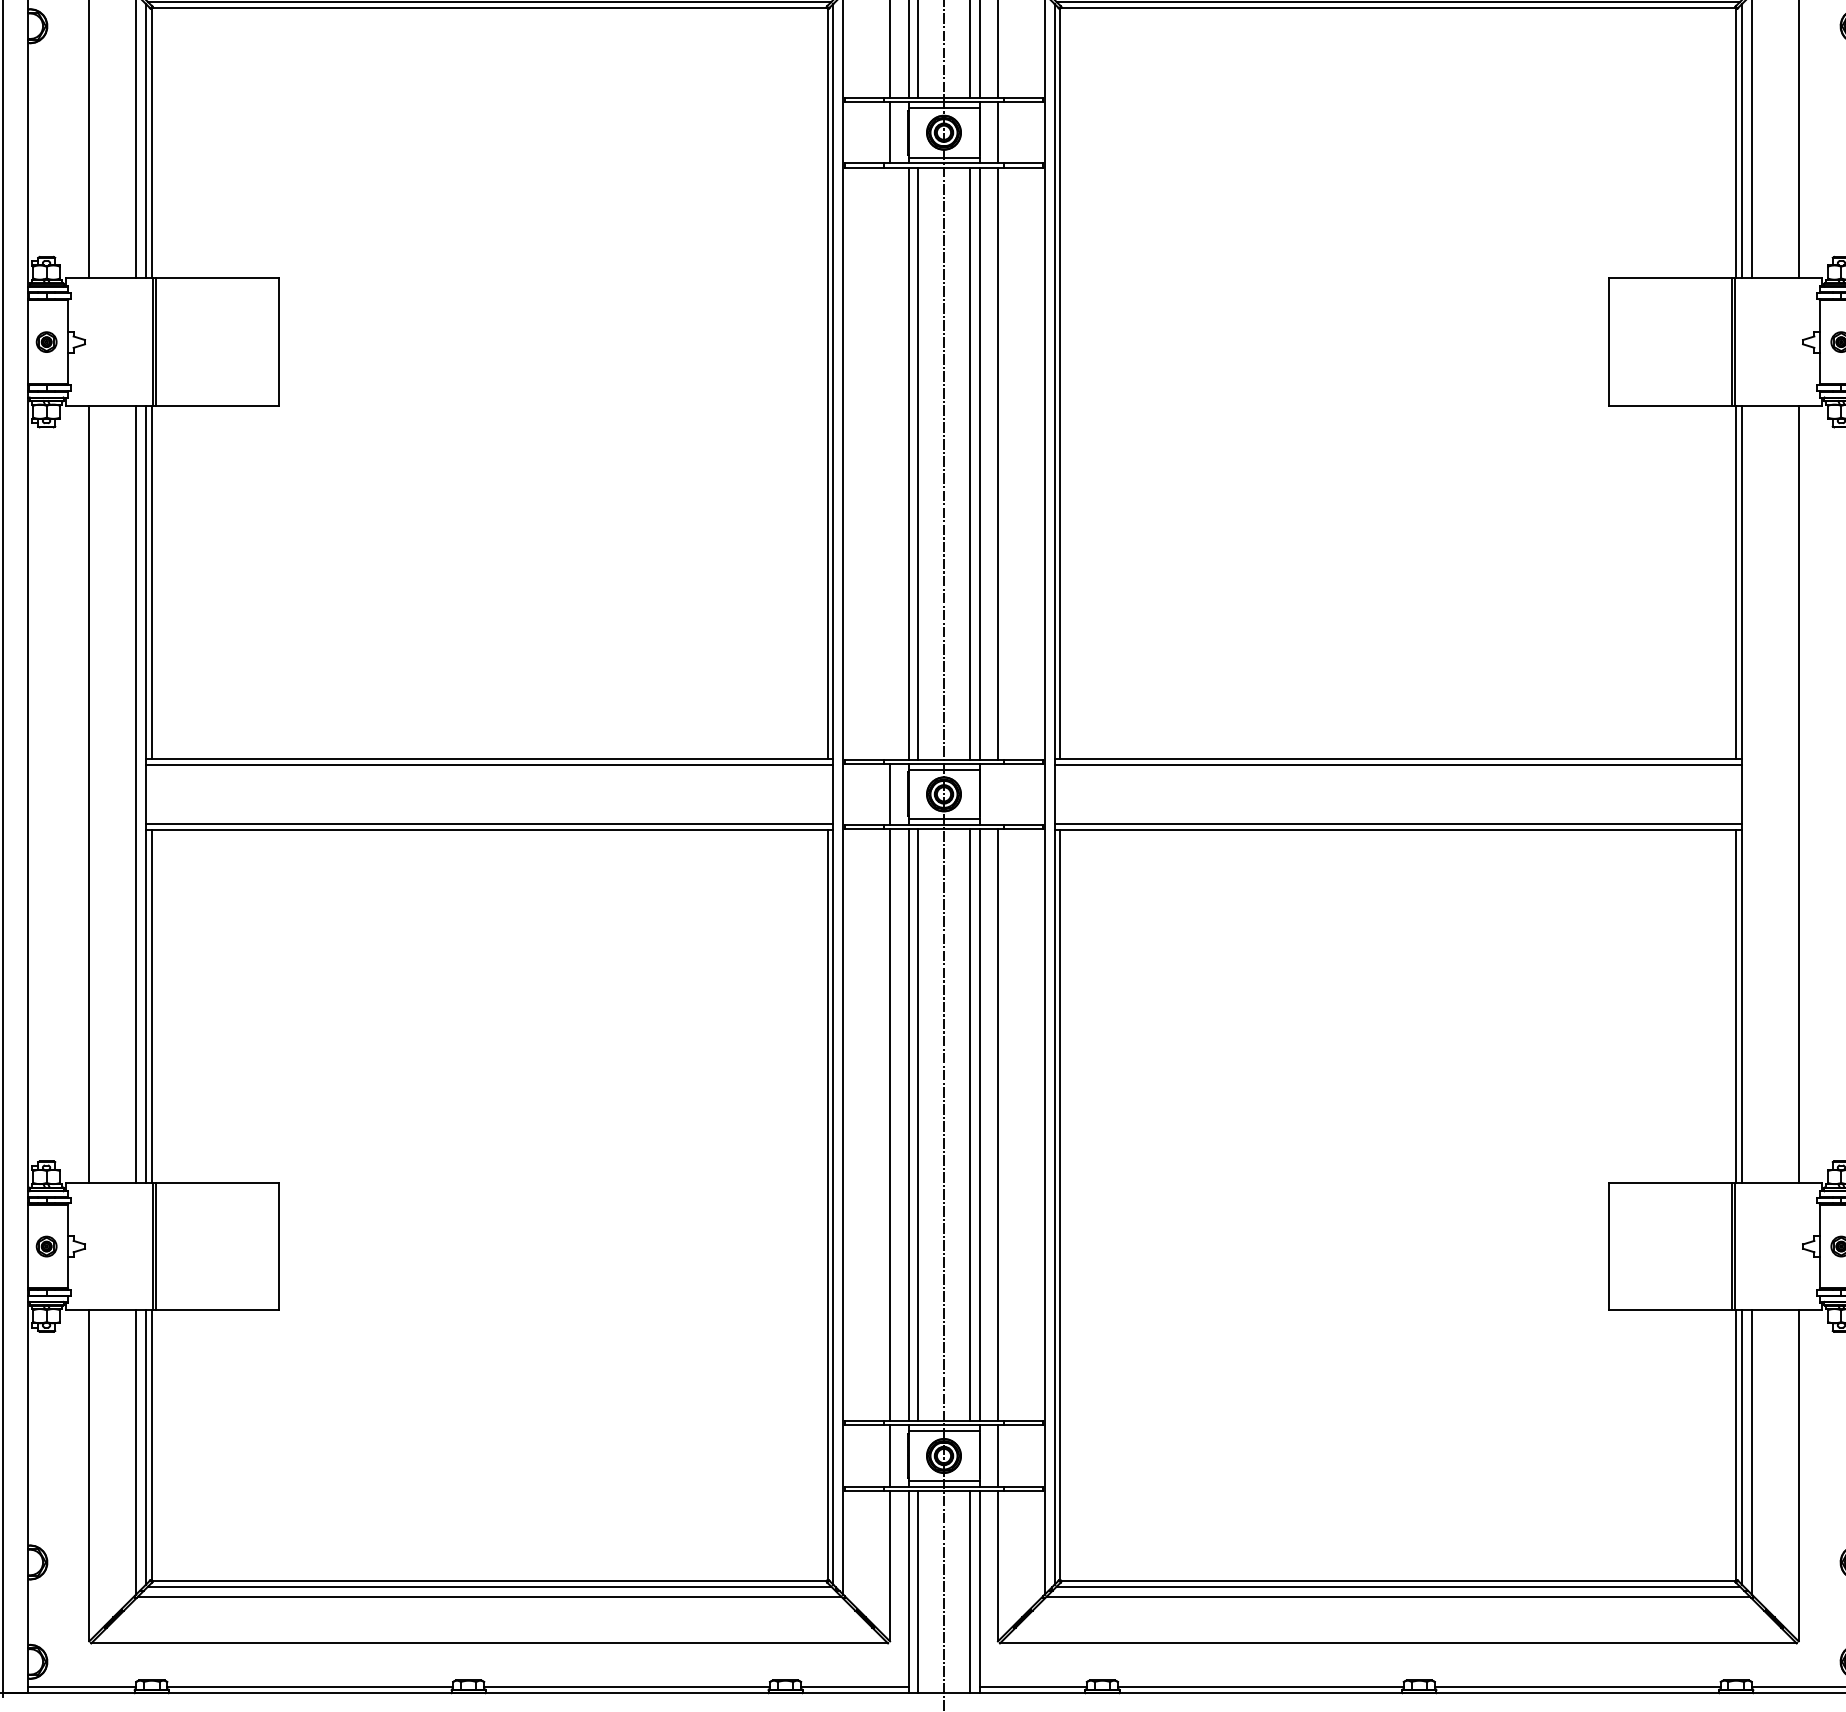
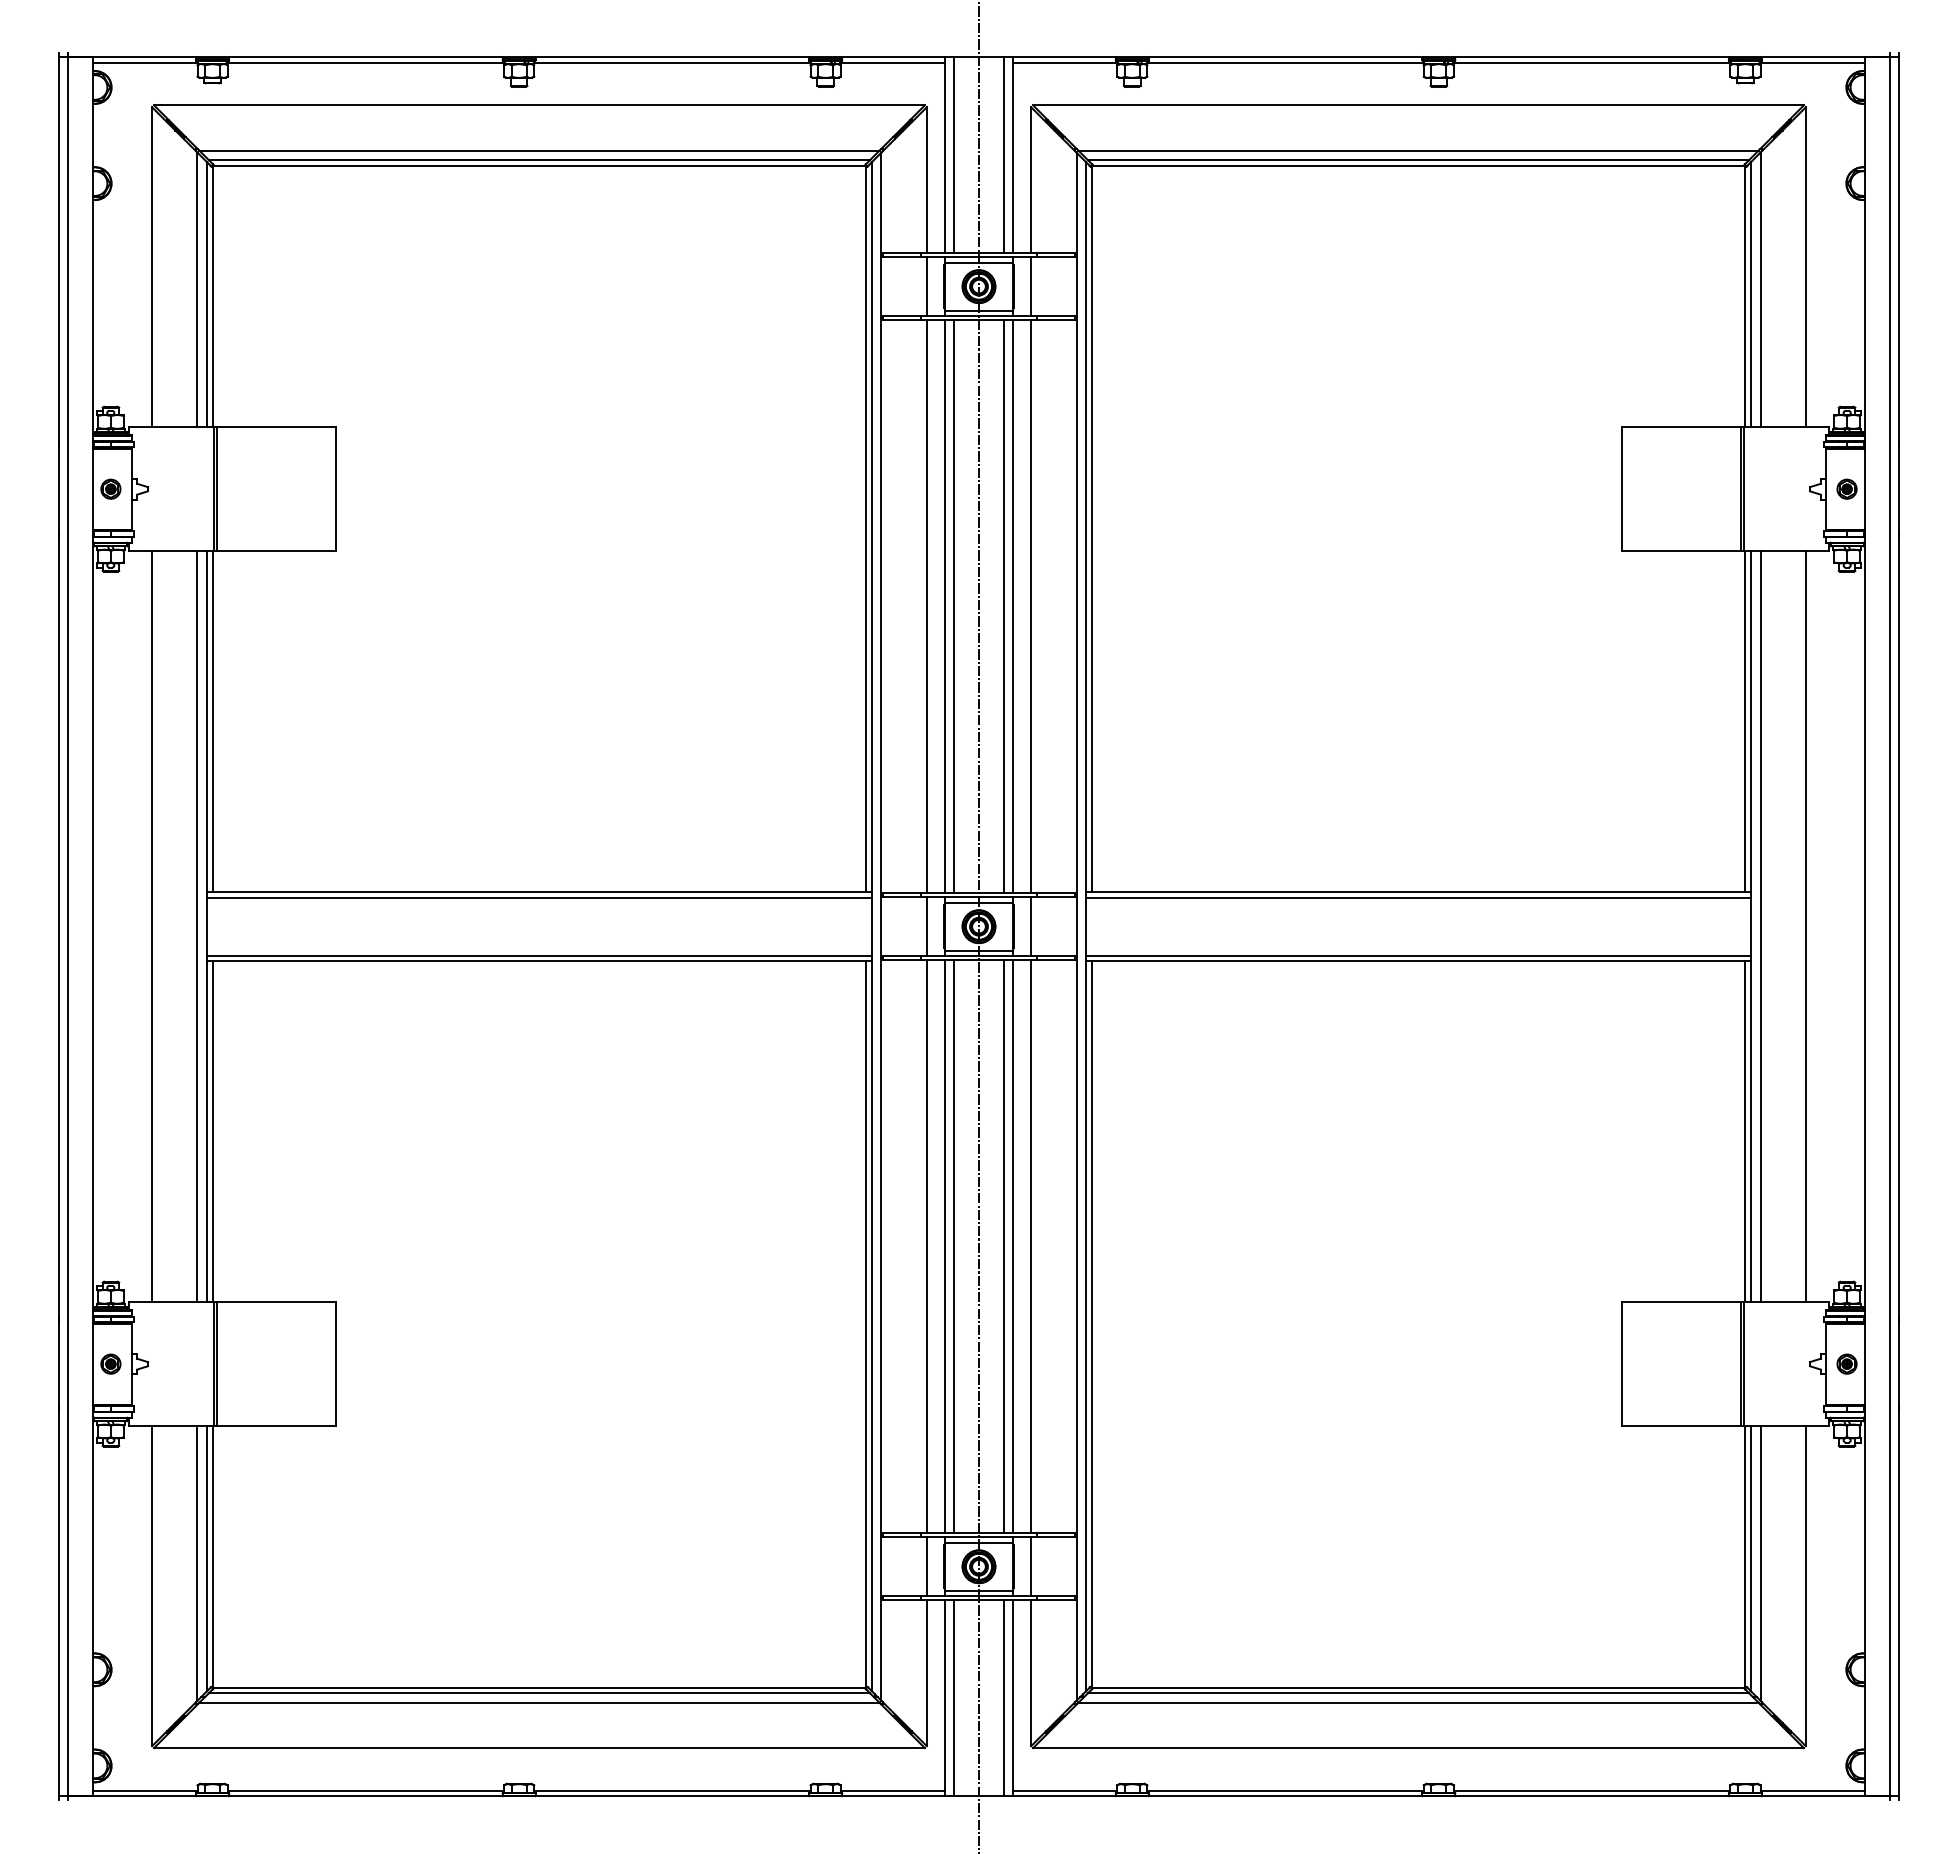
line: (889, 463) -> (926, 606), added
line: (998, 794) -> (1031, 926), added
line: (1751, 794) -> (1760, 926), added

